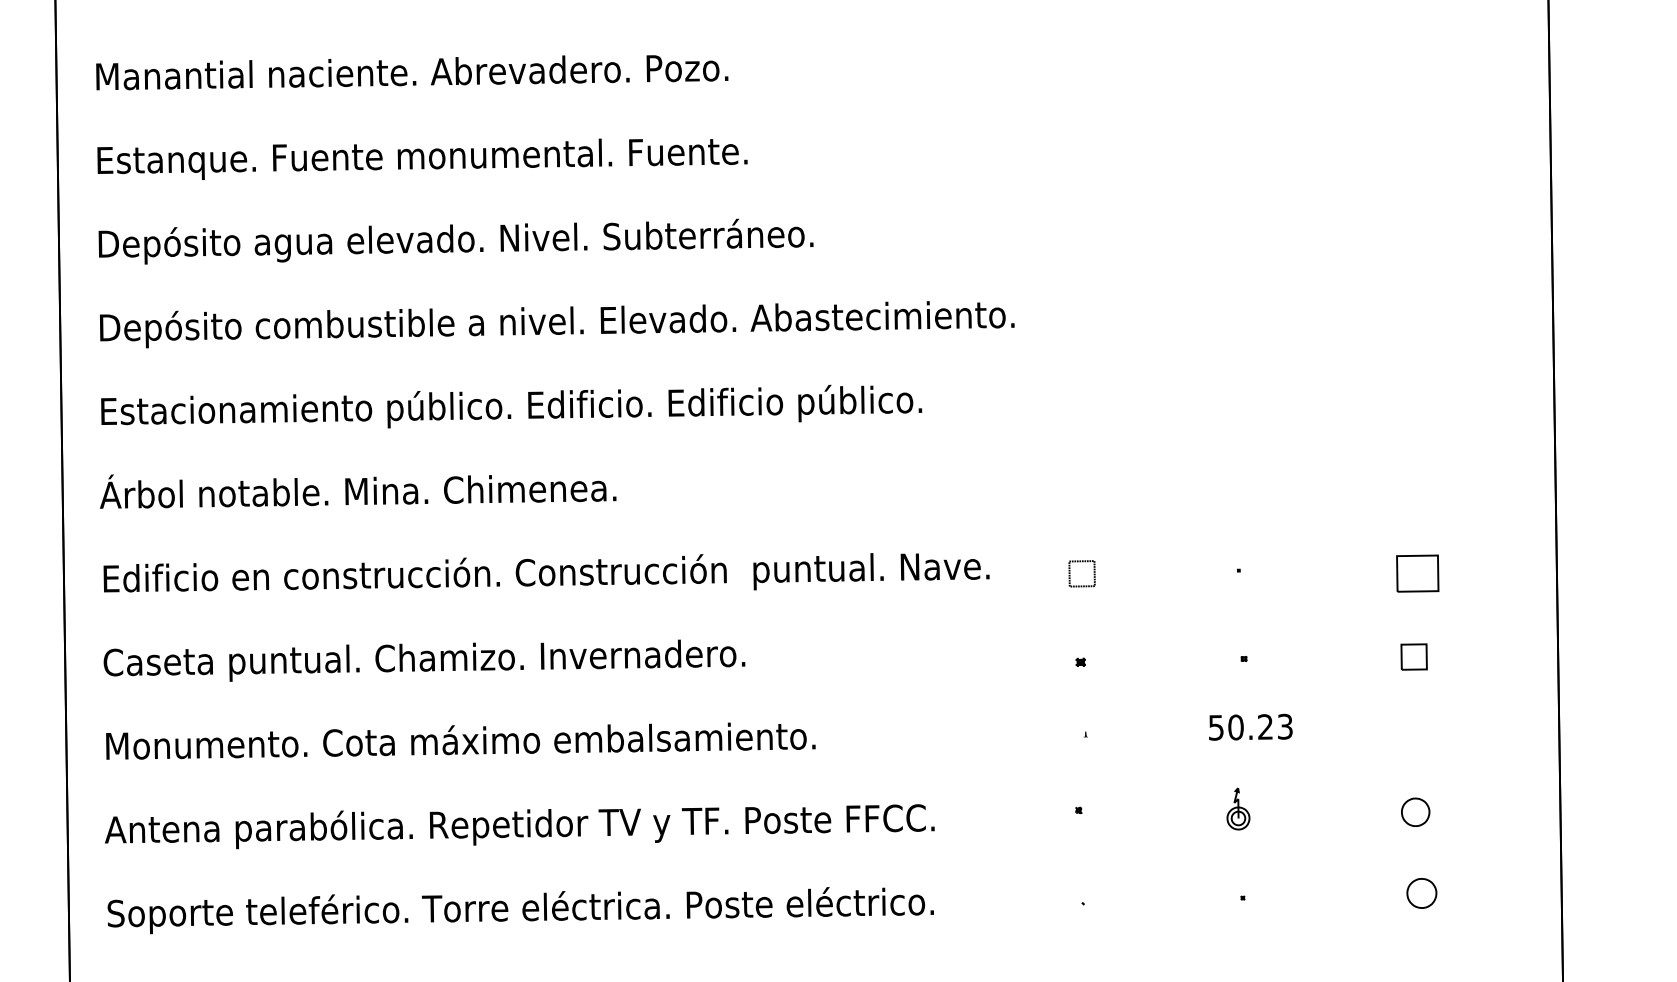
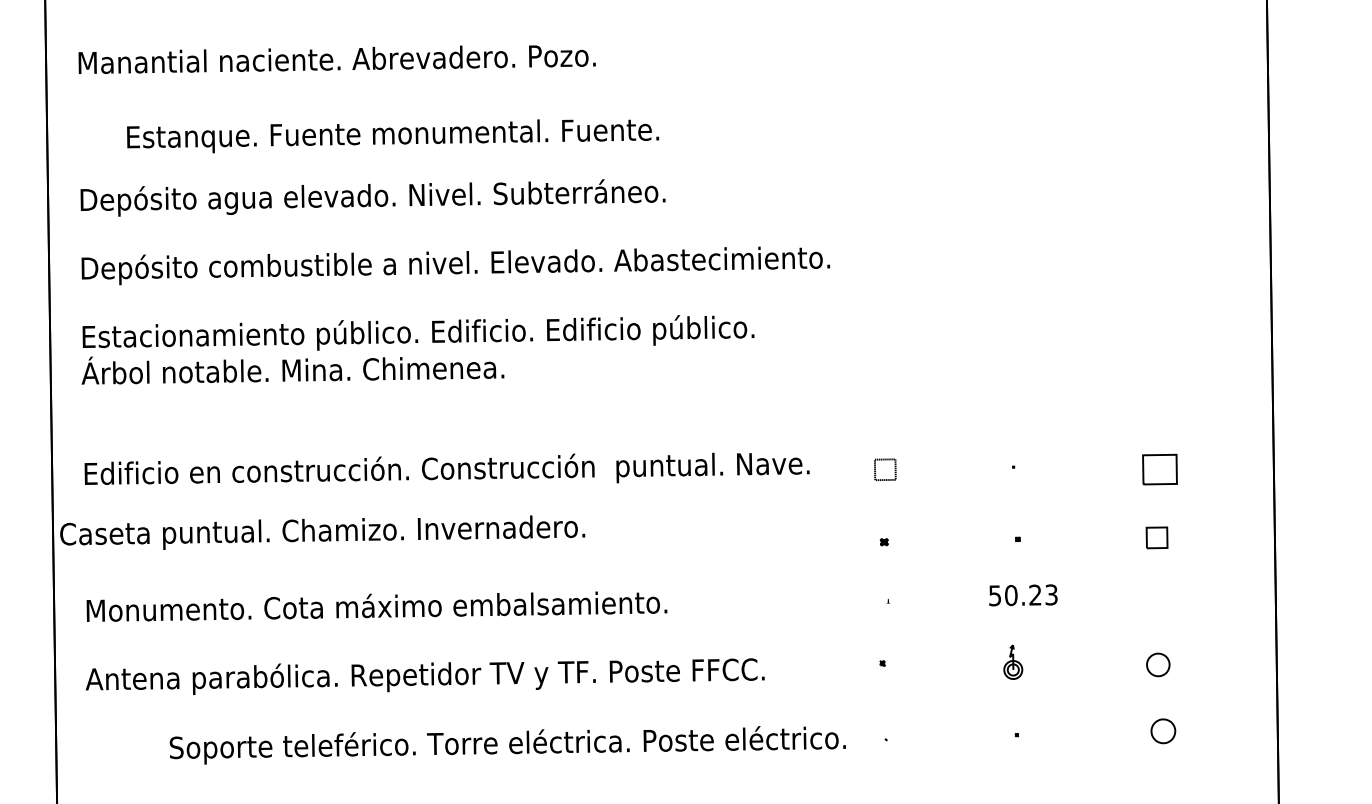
text: (422, 158) -> (393, 135), moved
text: (358, 491) -> (293, 370), moved
text: (424, 660) -> (322, 532), moved
text: (520, 910) -> (507, 745), moved

